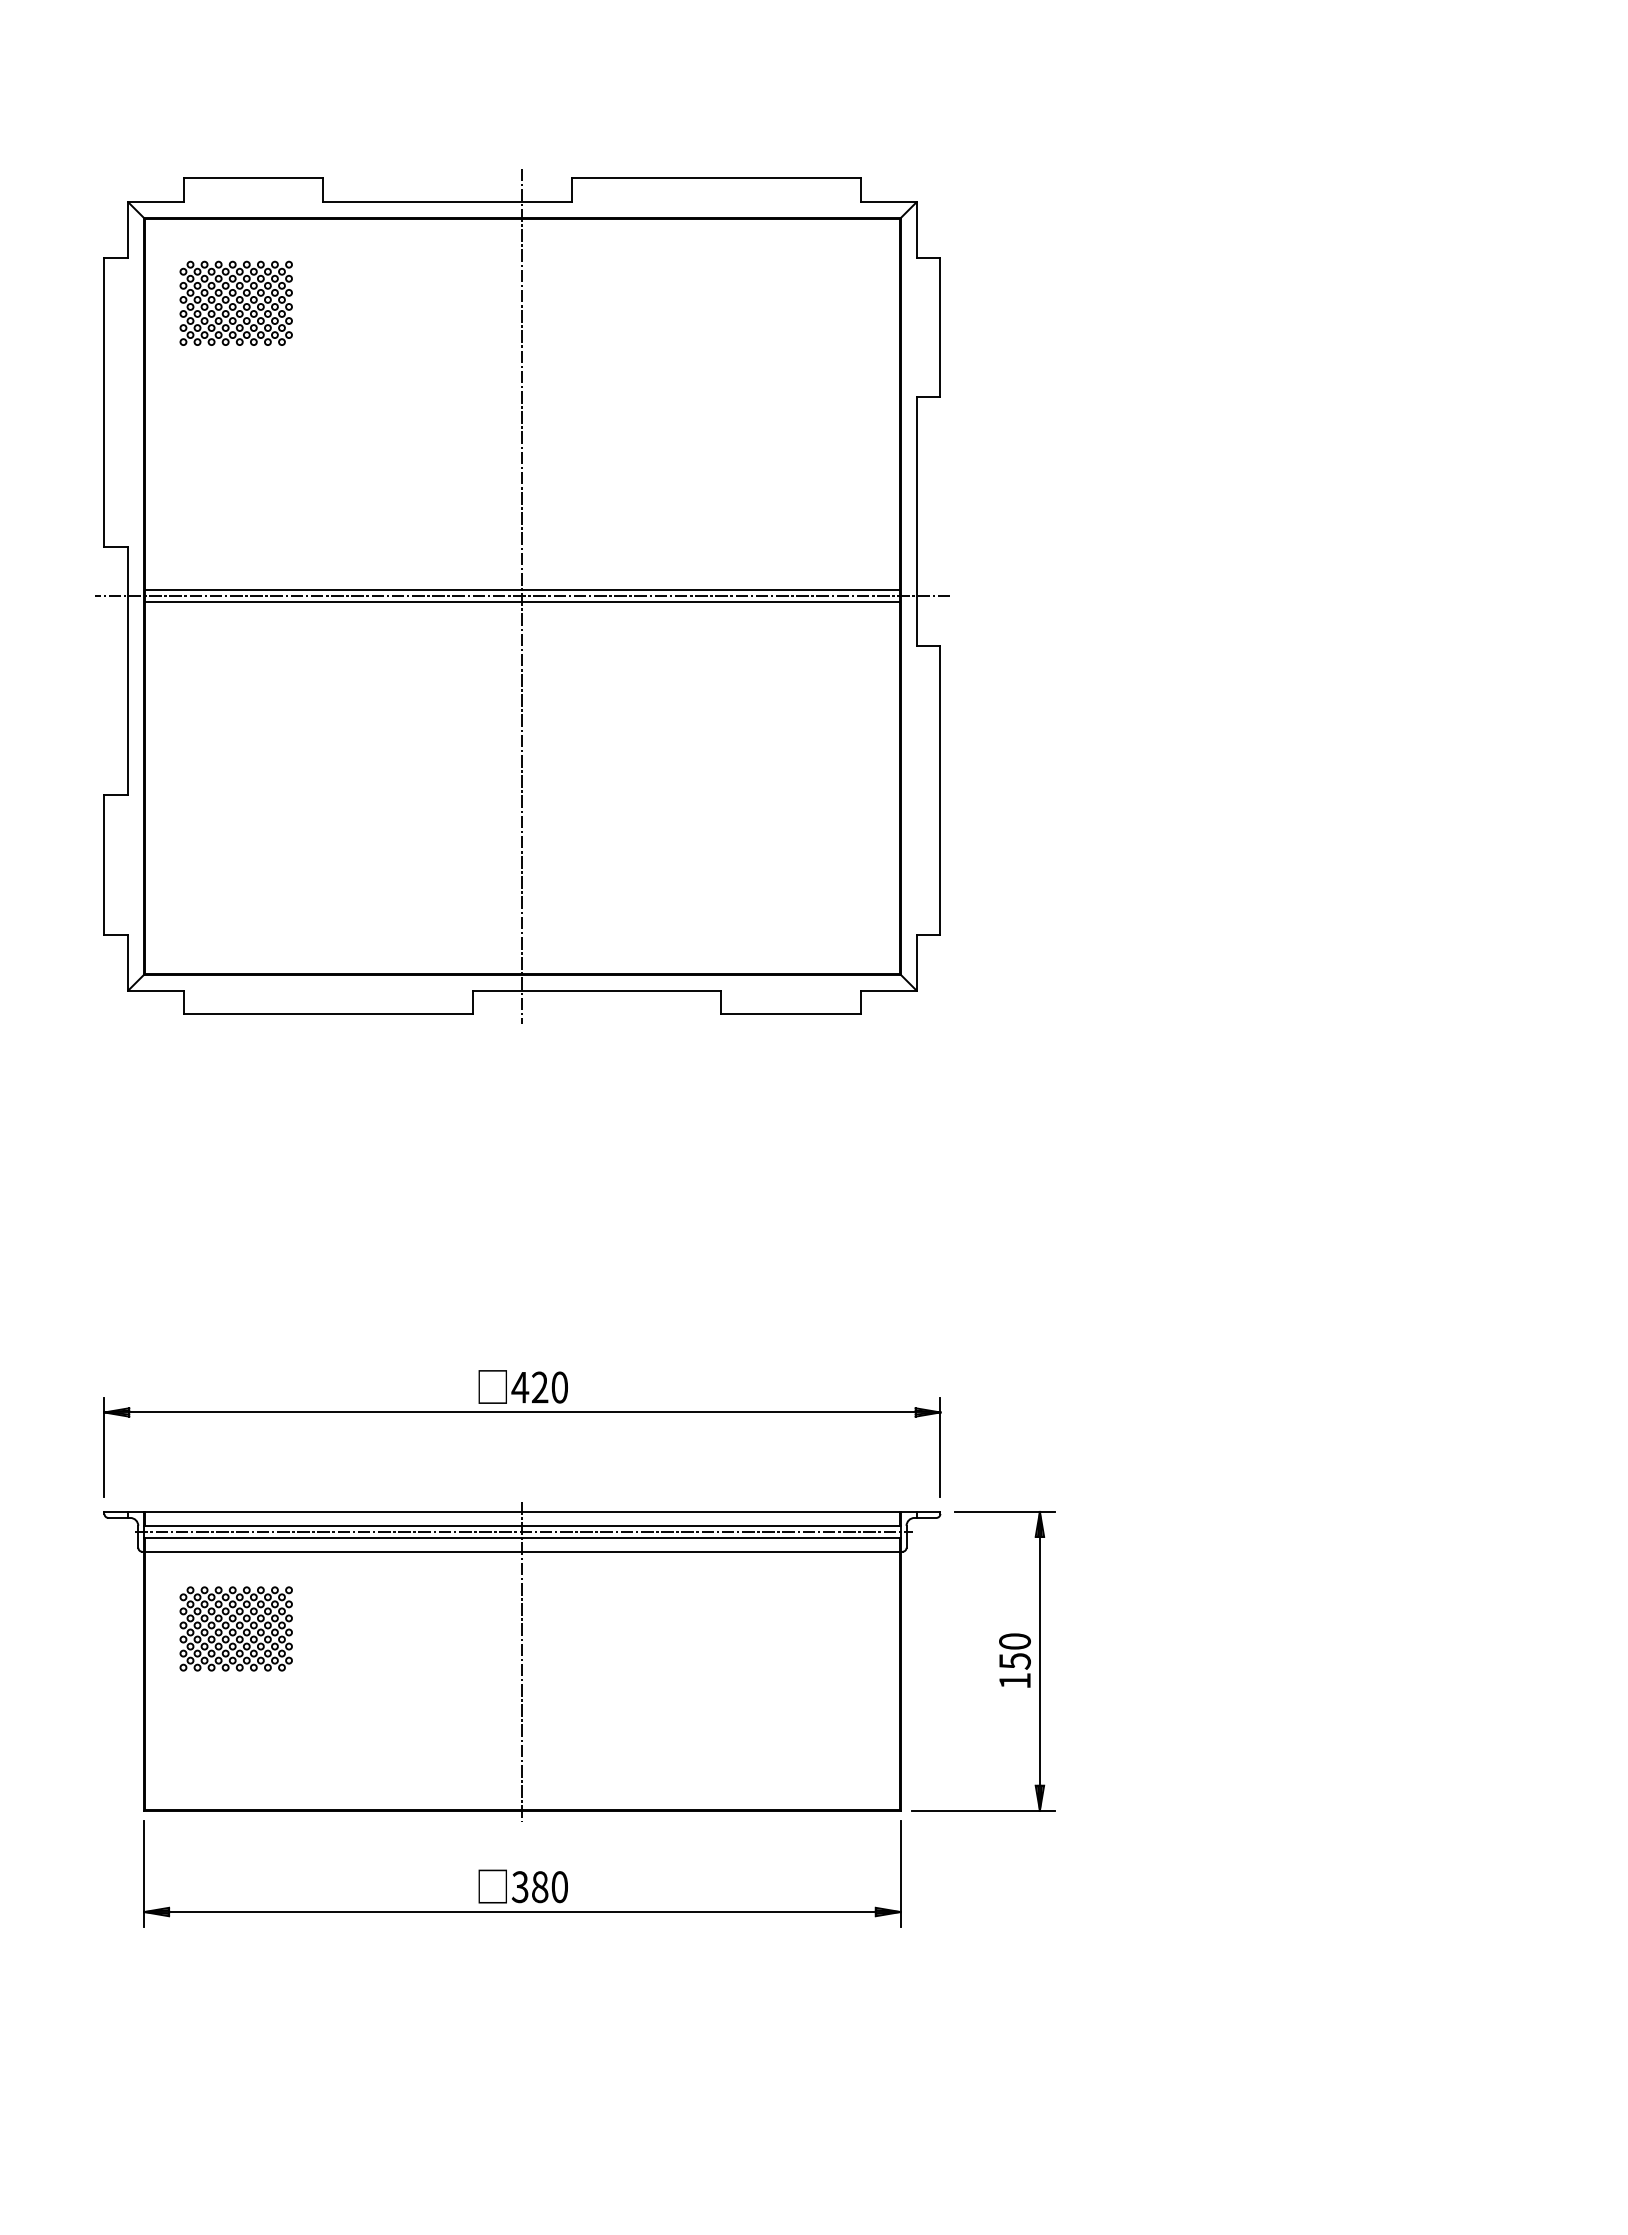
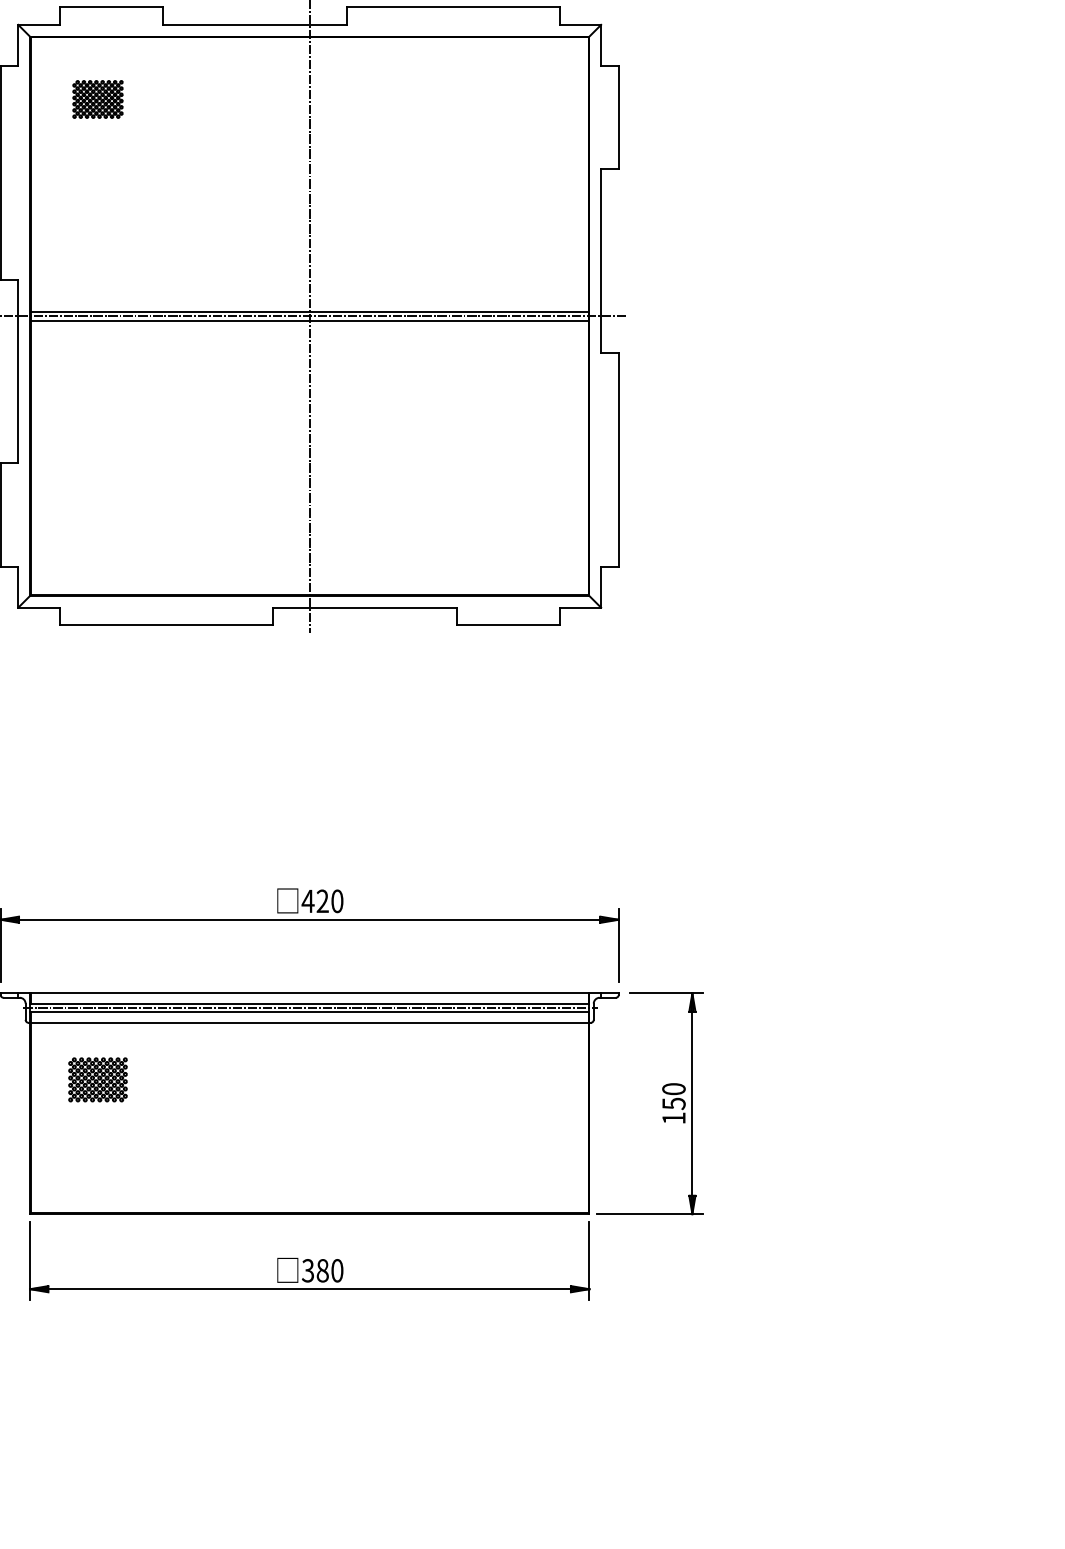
part: (235, 302) -> (97, 98), size x0.6
part: (235, 1628) -> (97, 1079), size x0.7
line: (522, 1662) -> (309, 1104), removed

